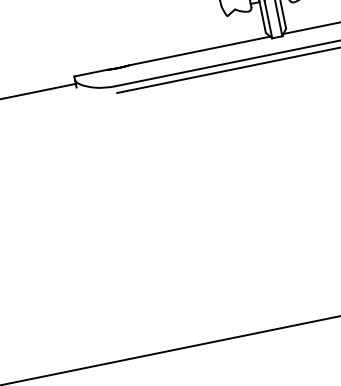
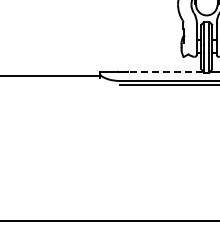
line: (198, 50) -> (165, 71), solid -> dashed

